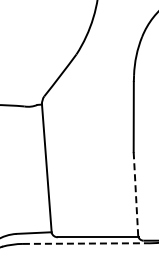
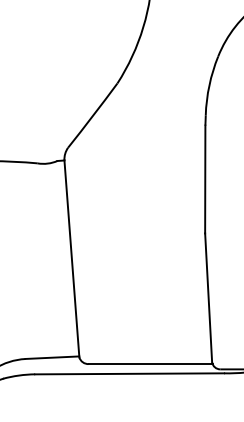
line: (135, 193) -> (207, 296), dashed -> solid
line: (84, 243) -> (129, 373), dashed -> solid

